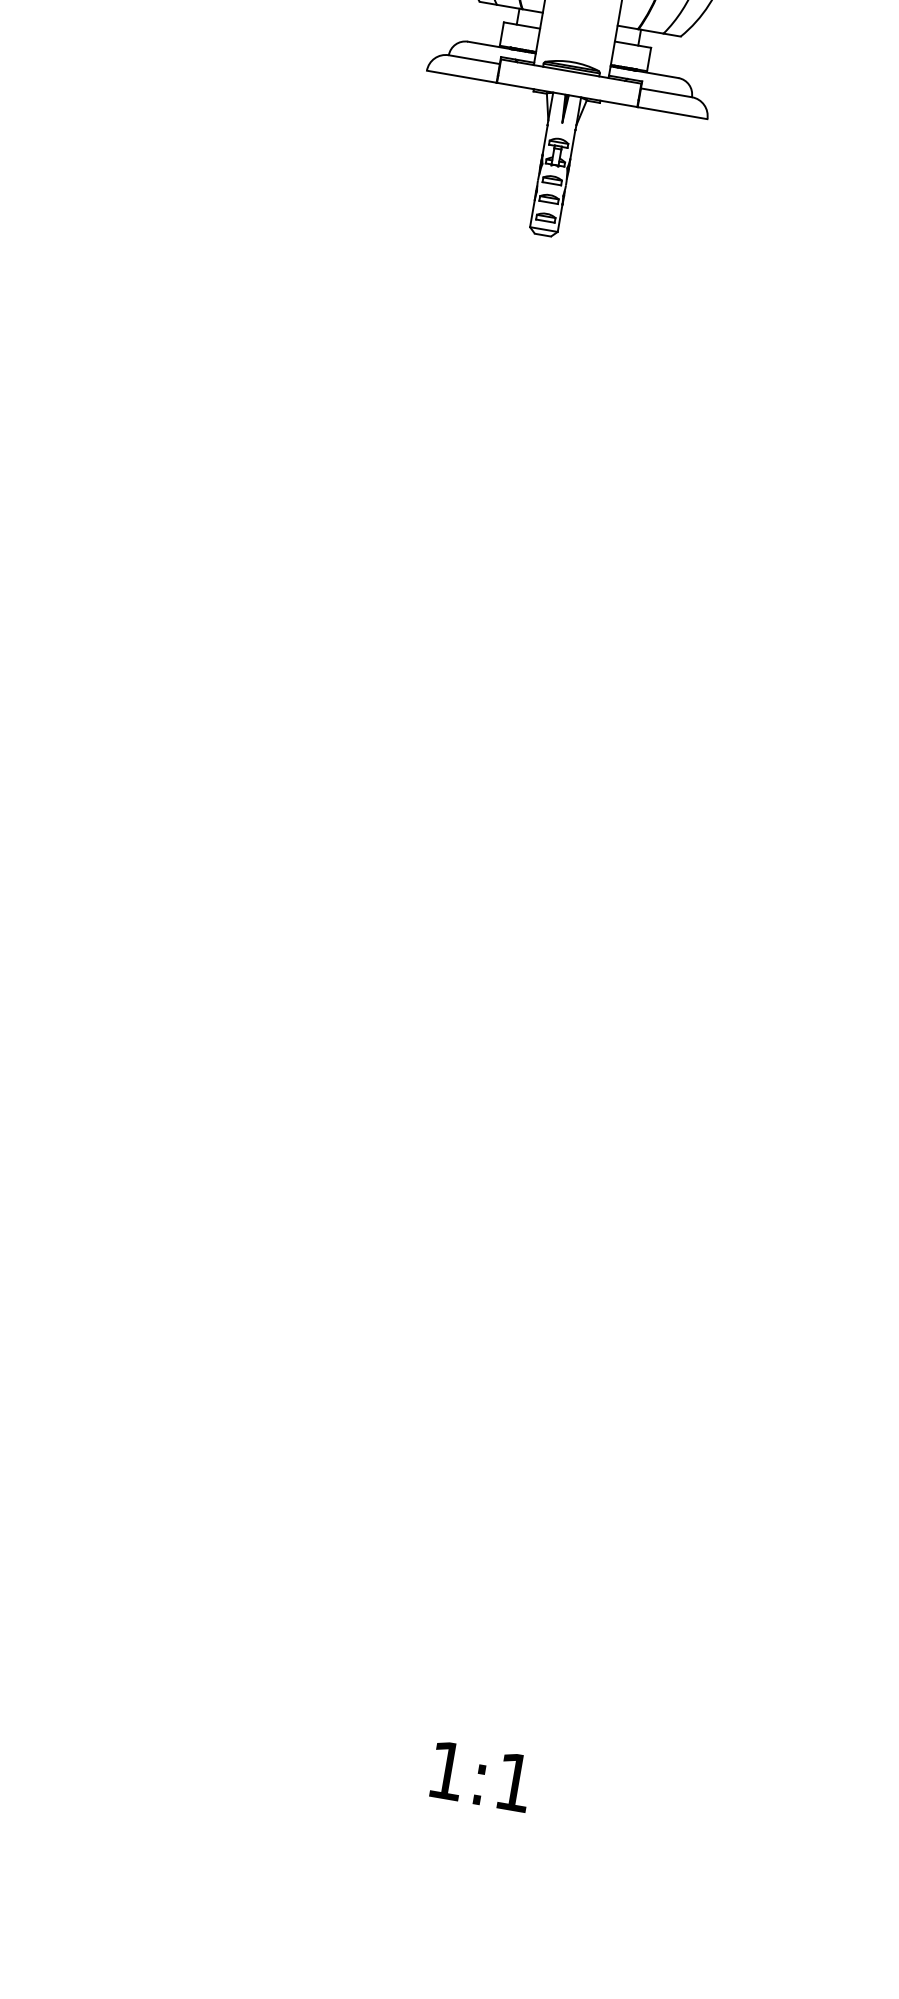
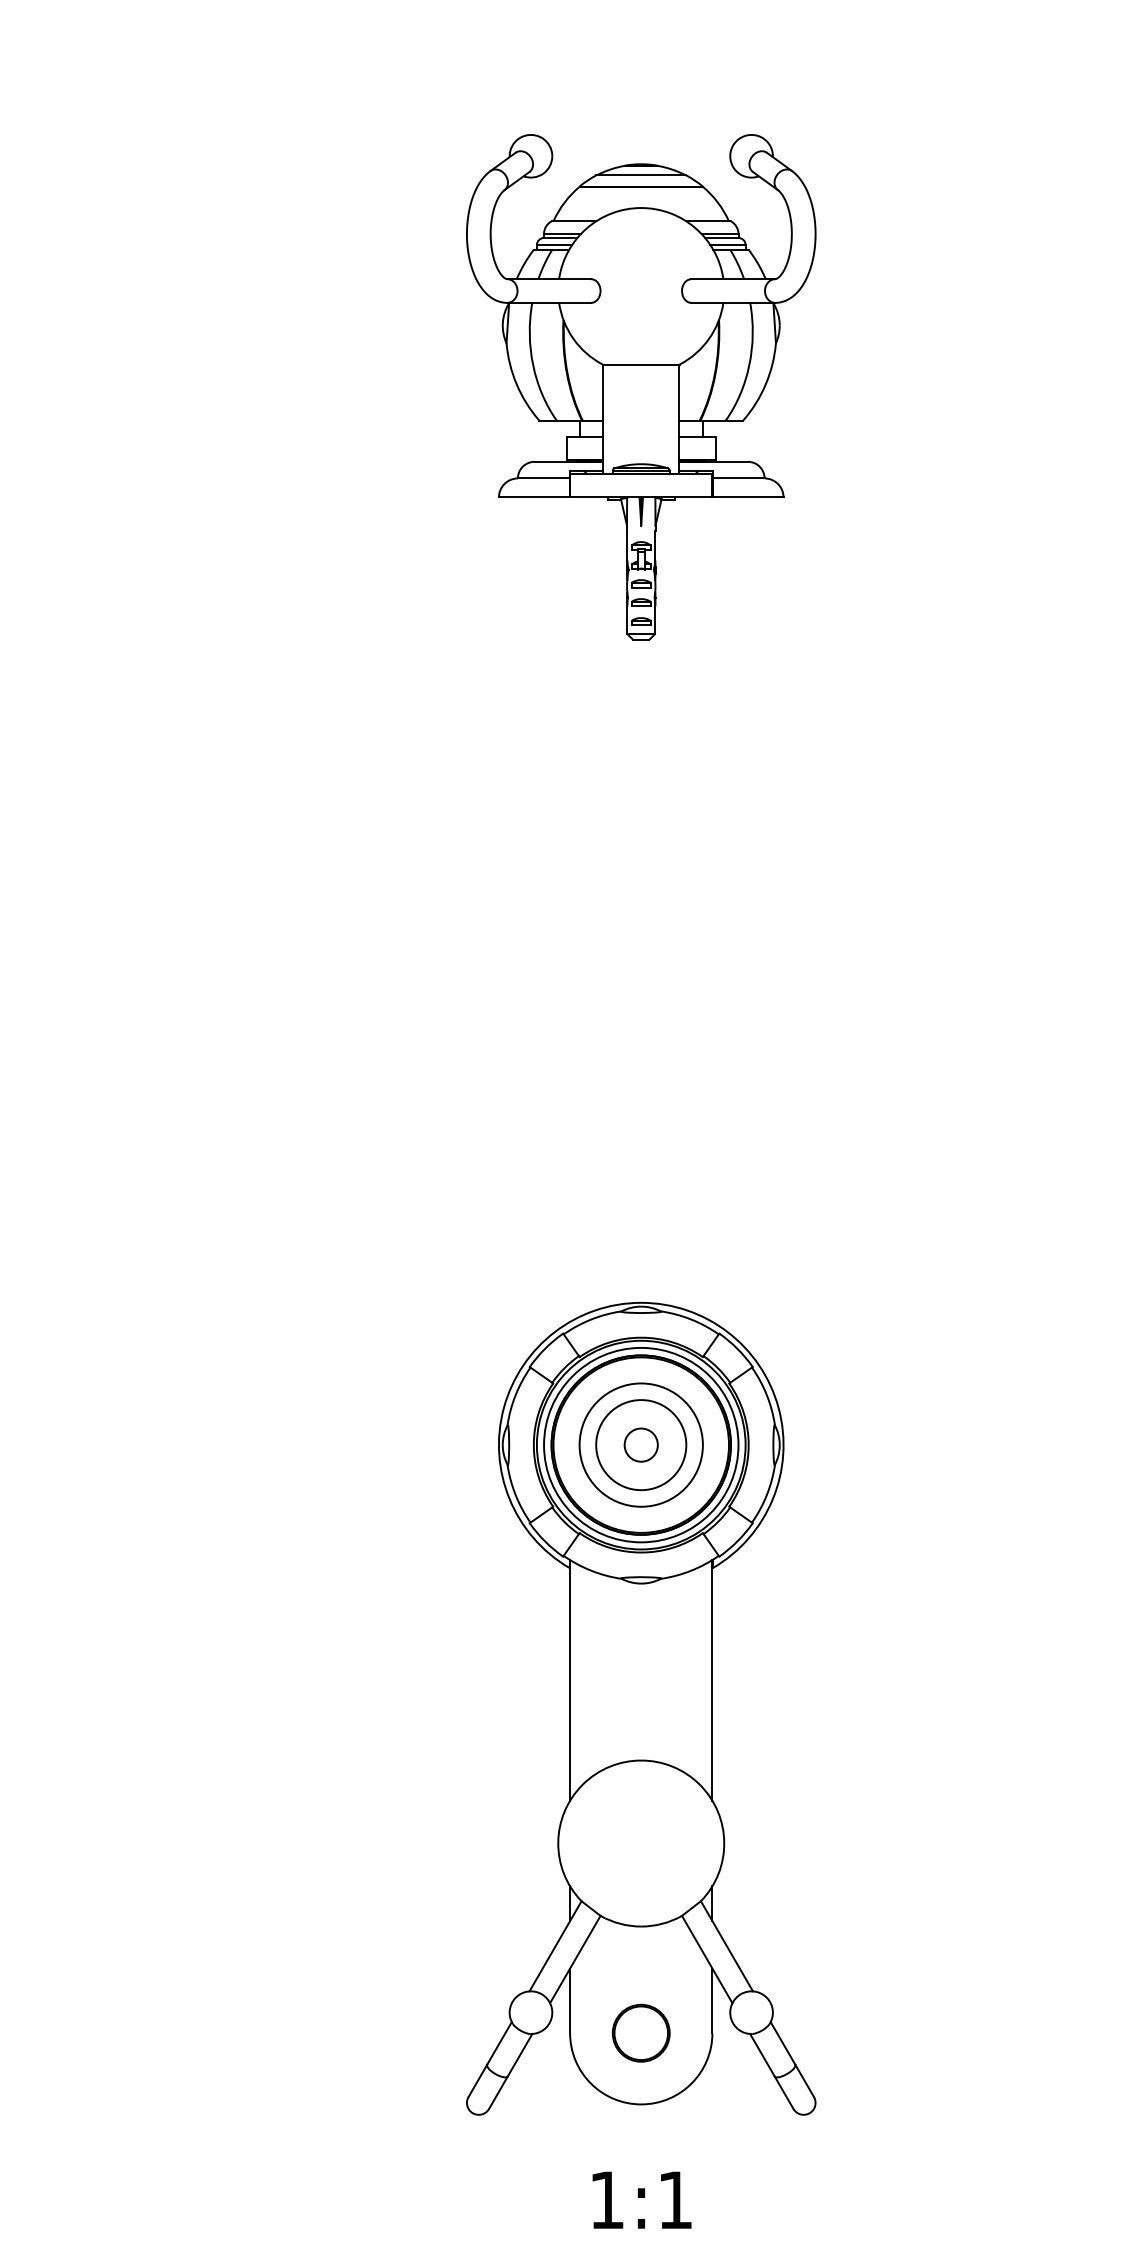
part: (361, 1288) -> (641, 1708), added
text: (481, 1775) -> (641, 2199), moved

